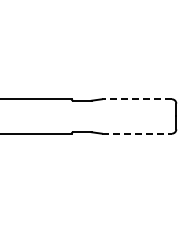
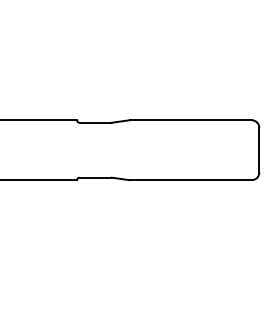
line: (136, 99) -> (189, 120), dashed -> solid
line: (137, 133) -> (191, 179), dashed -> solid

